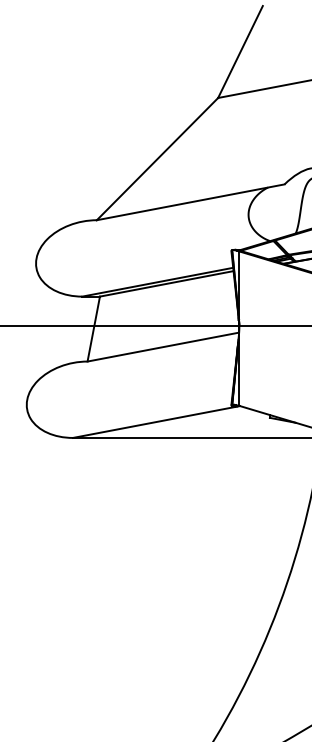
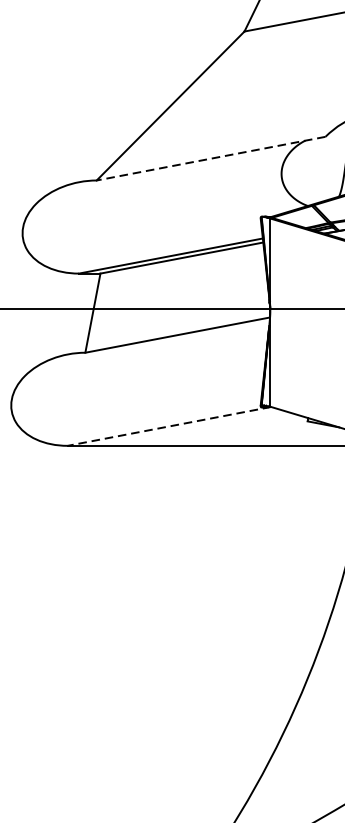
line: (190, 202) -> (210, 158), solid -> dashed
line: (156, 422) -> (169, 427), solid -> dashed

